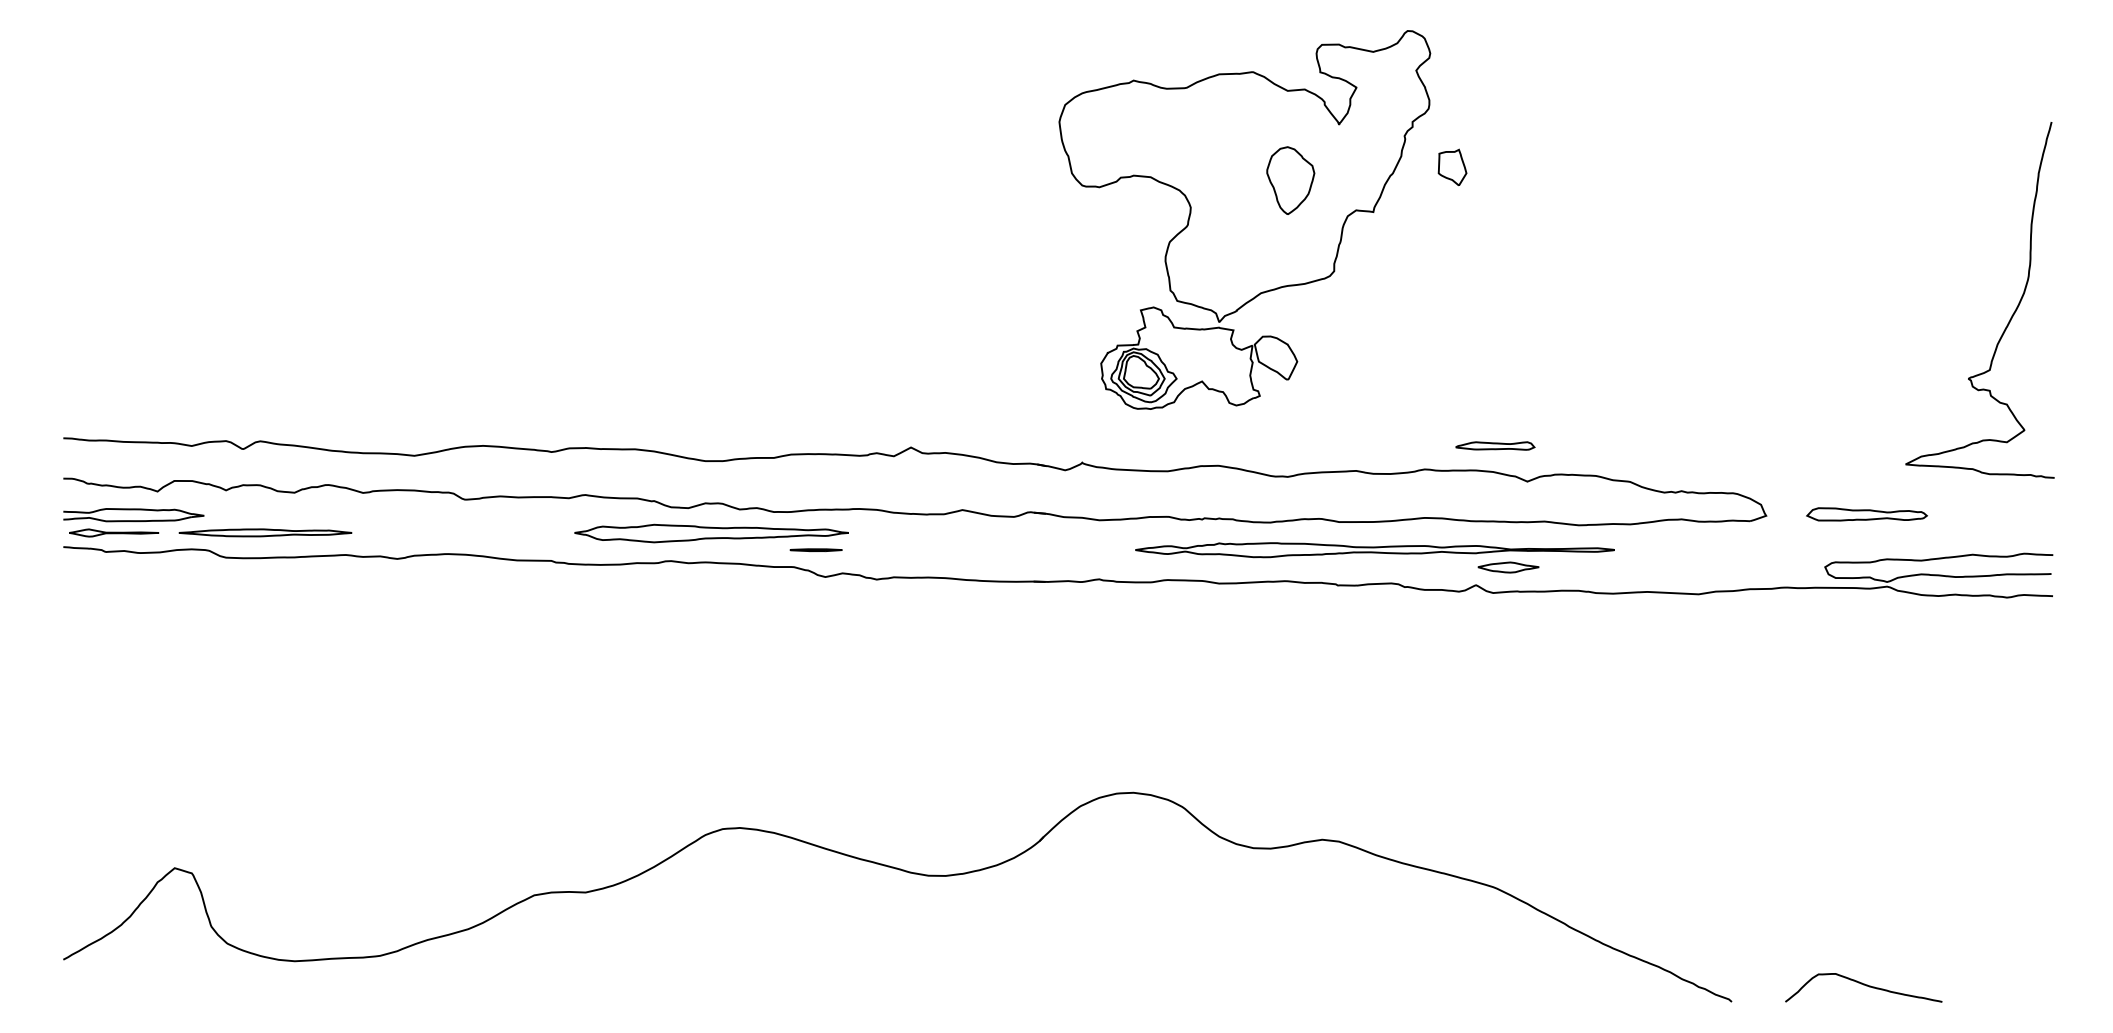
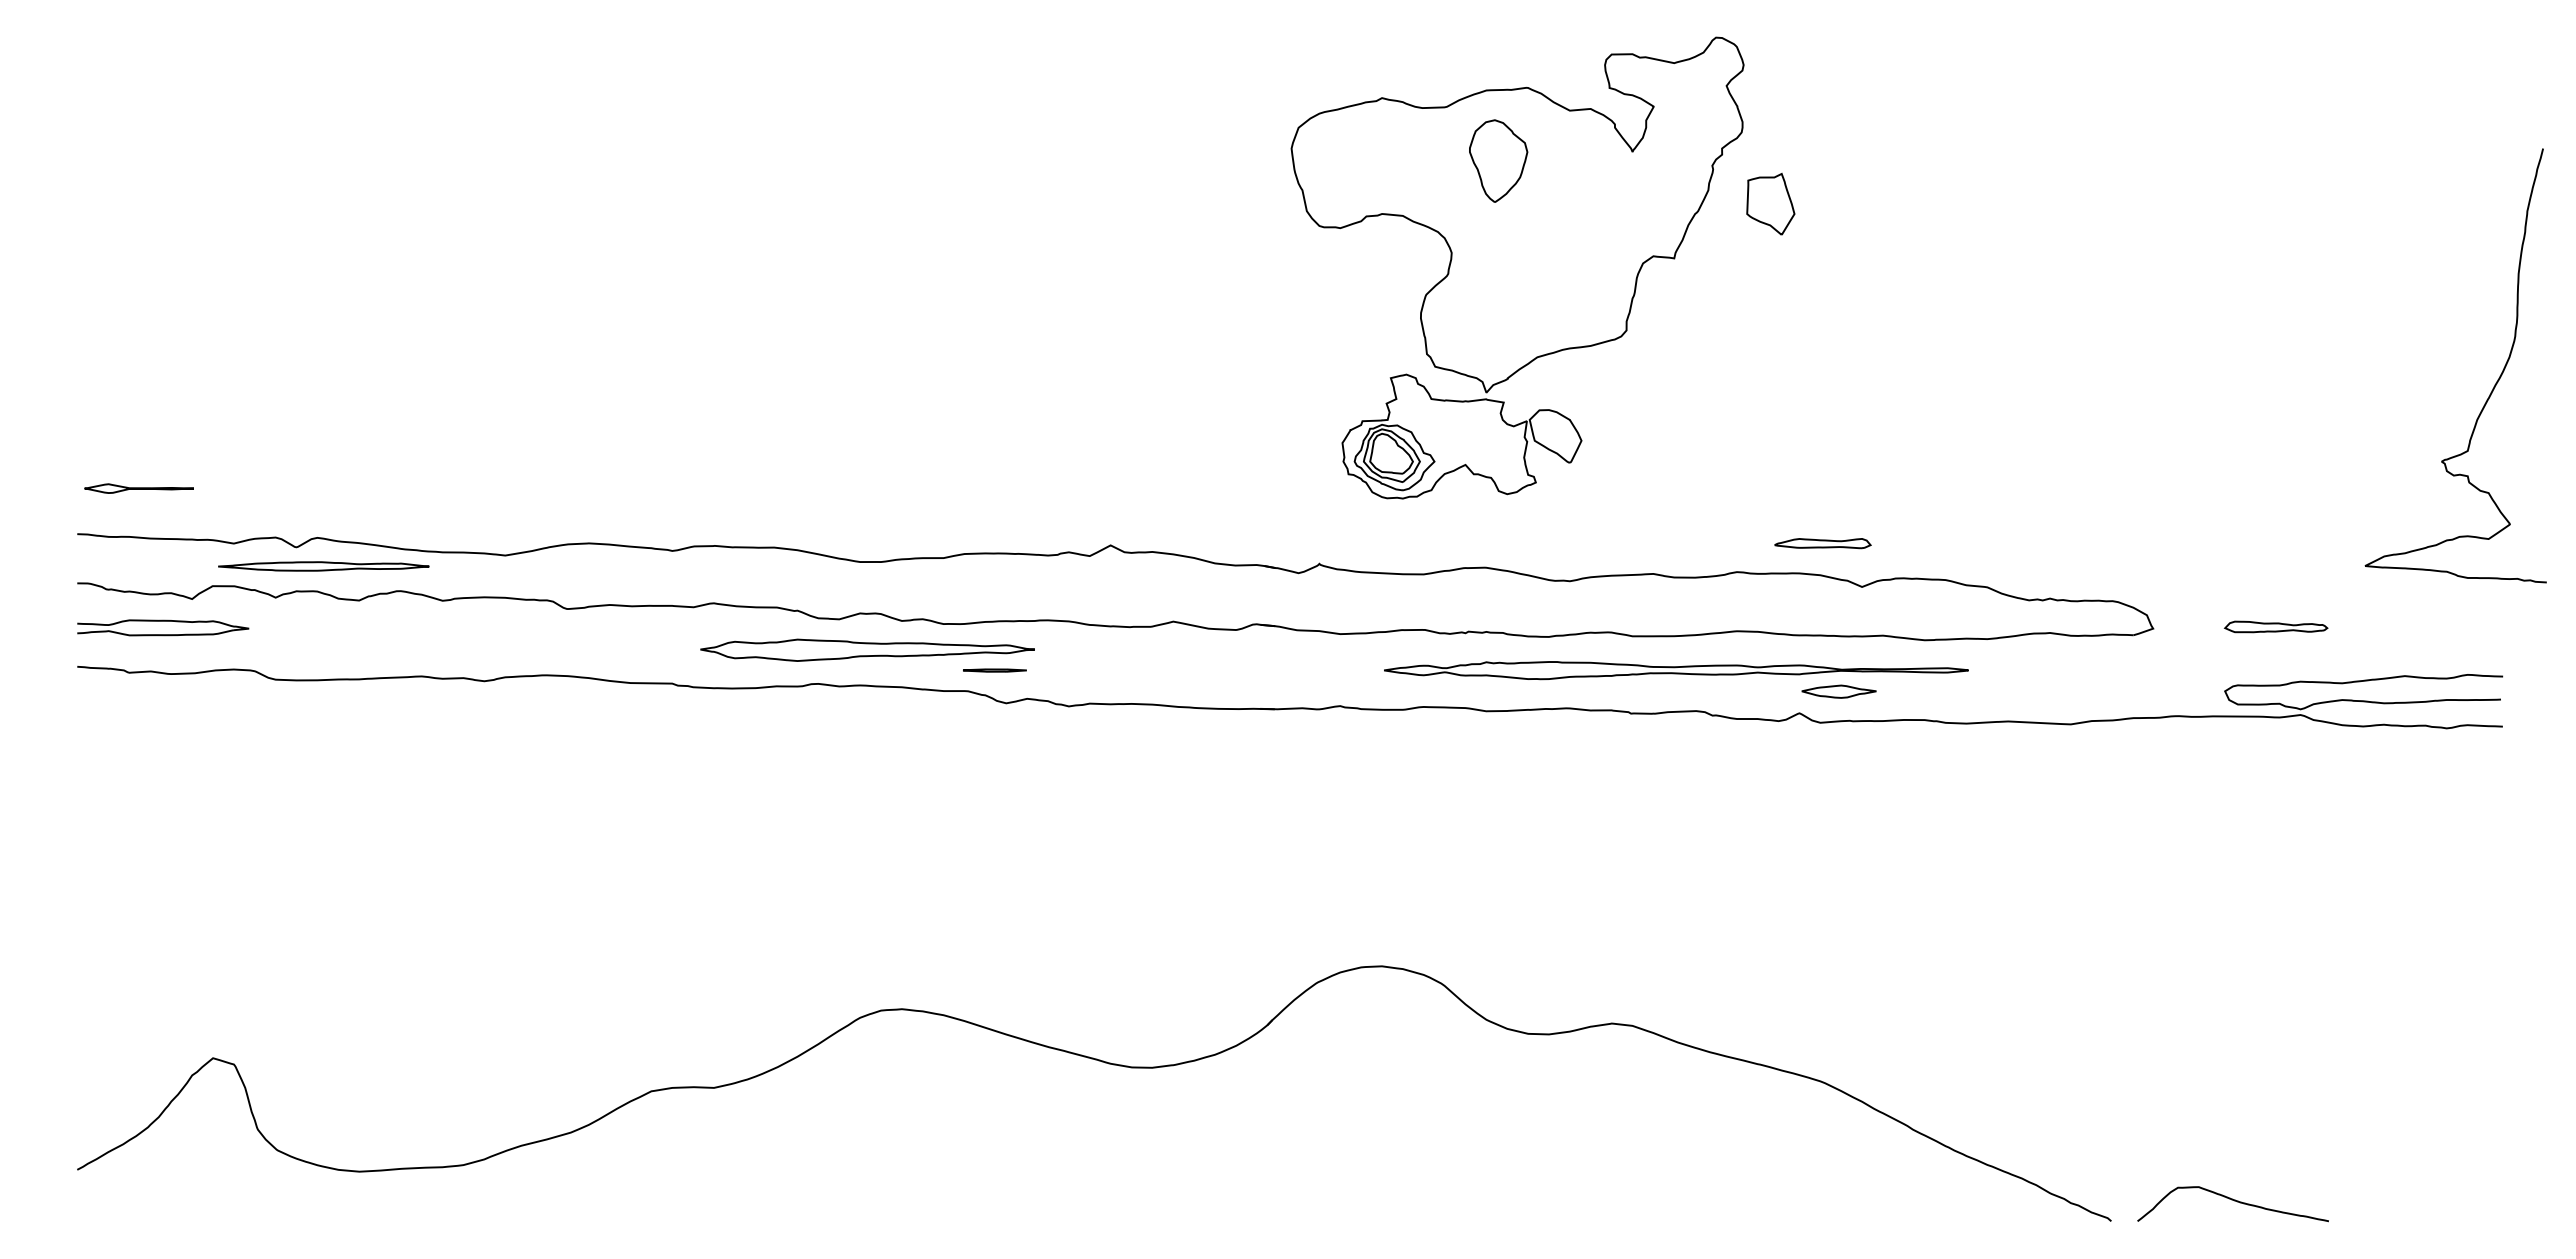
part: (1452, 167) -> (1770, 203), size x1.4
part: (1290, 180) -> (1498, 160), moved
curve: (2011, 315) -> (2494, 384), moved
part: (1867, 514) -> (2276, 626), size x0.7
part: (113, 532) -> (138, 488), moved
part: (265, 532) -> (323, 566), moved
curve: (1864, 985) -> (2234, 1201), moved

